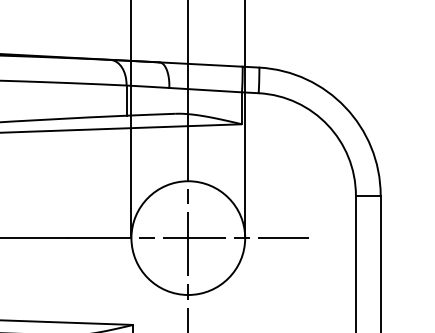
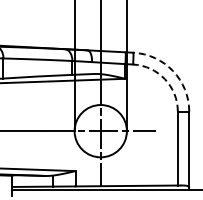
arc: (346, 108) -> (173, 71), solid -> dashed
arc: (326, 125) -> (164, 79), solid -> dashed

